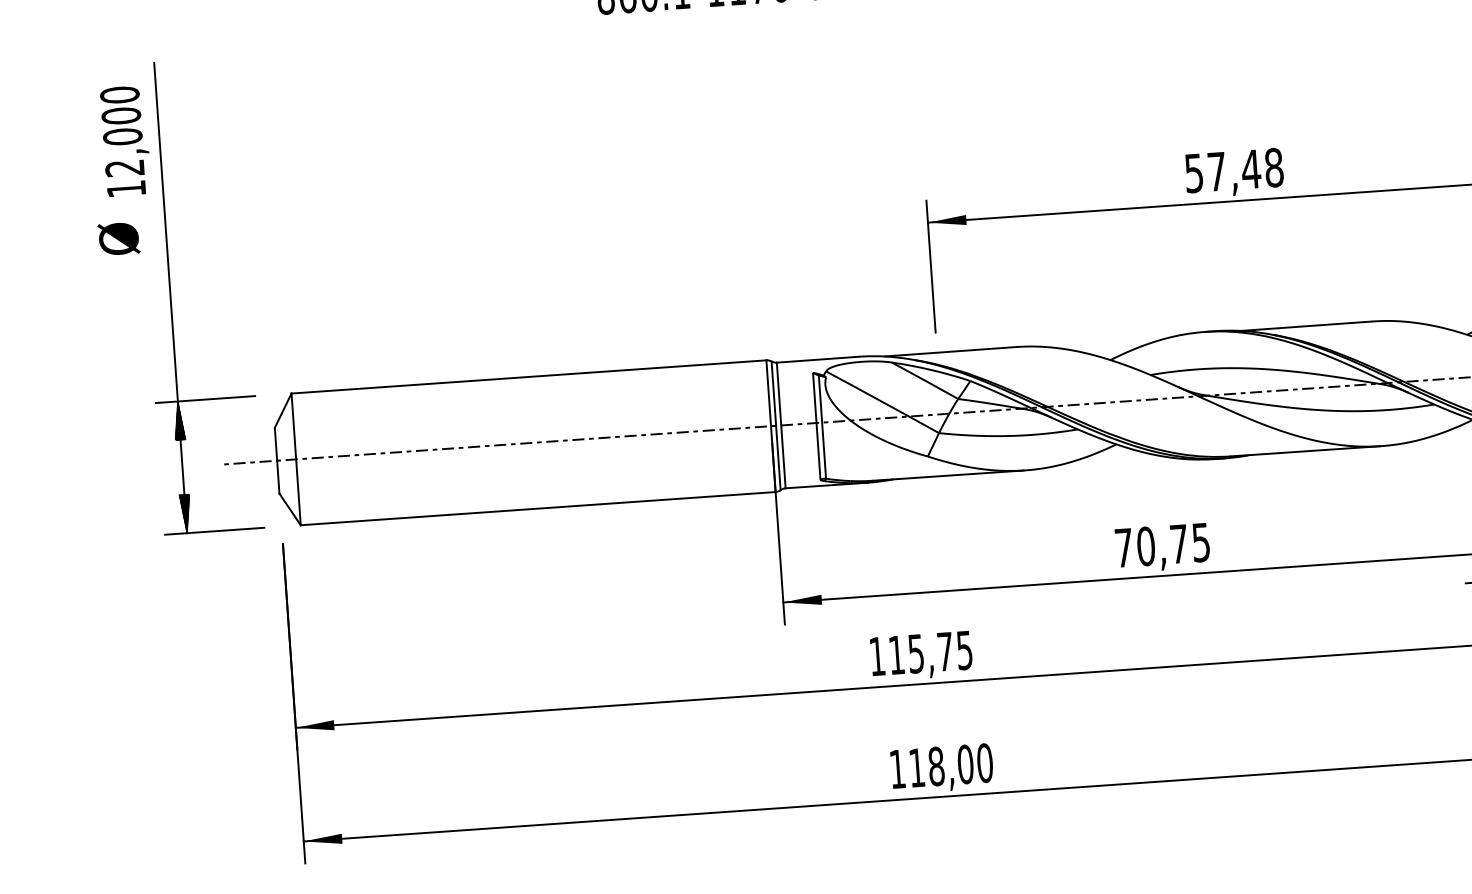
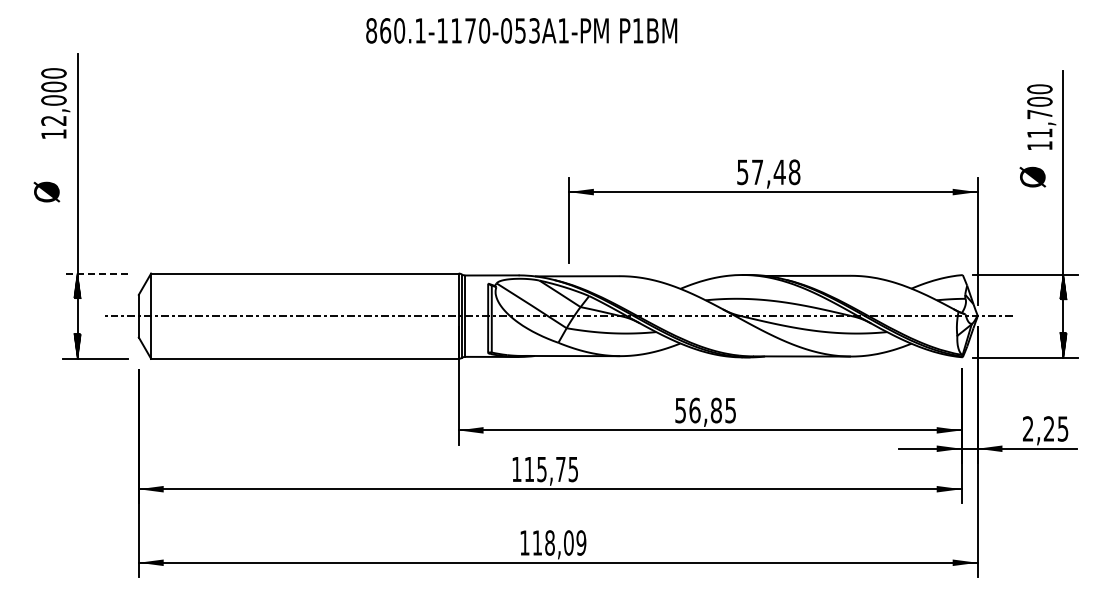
text: (118, 238) -> (46, 191), moved
line: (204, 399) -> (94, 273), solid -> dashed
text: (1151, 545) -> (698, 410), 70,75 -> 56,85
text: (985, 762) -> (581, 542), 118,00 -> 118,09

